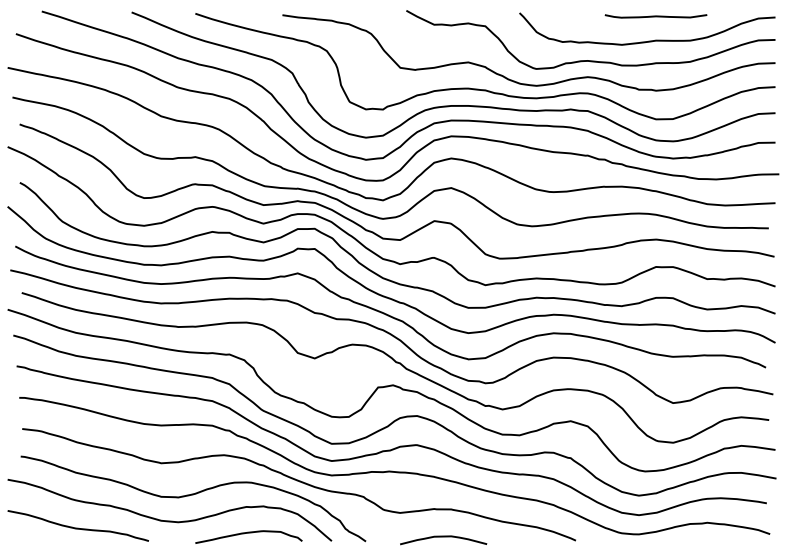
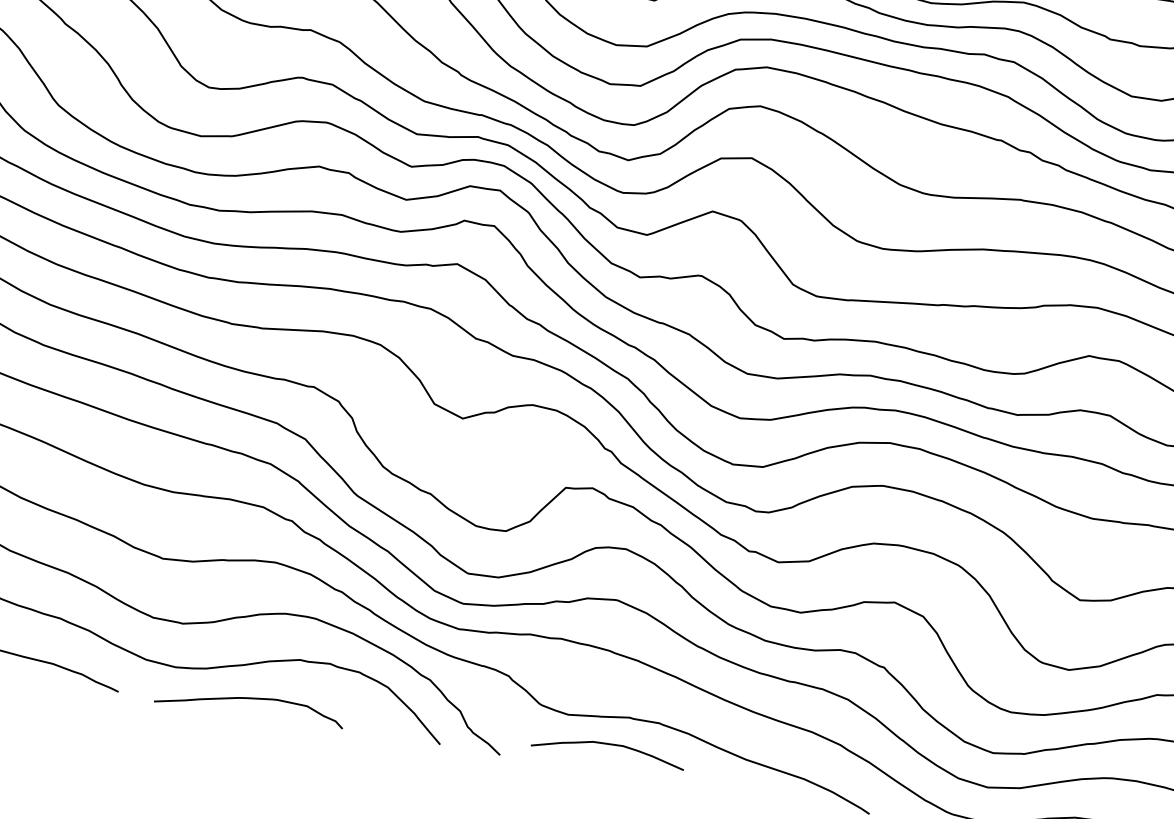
curve: (248, 533) -> (250, 699), moved
curve: (443, 537) -> (609, 745), moved

